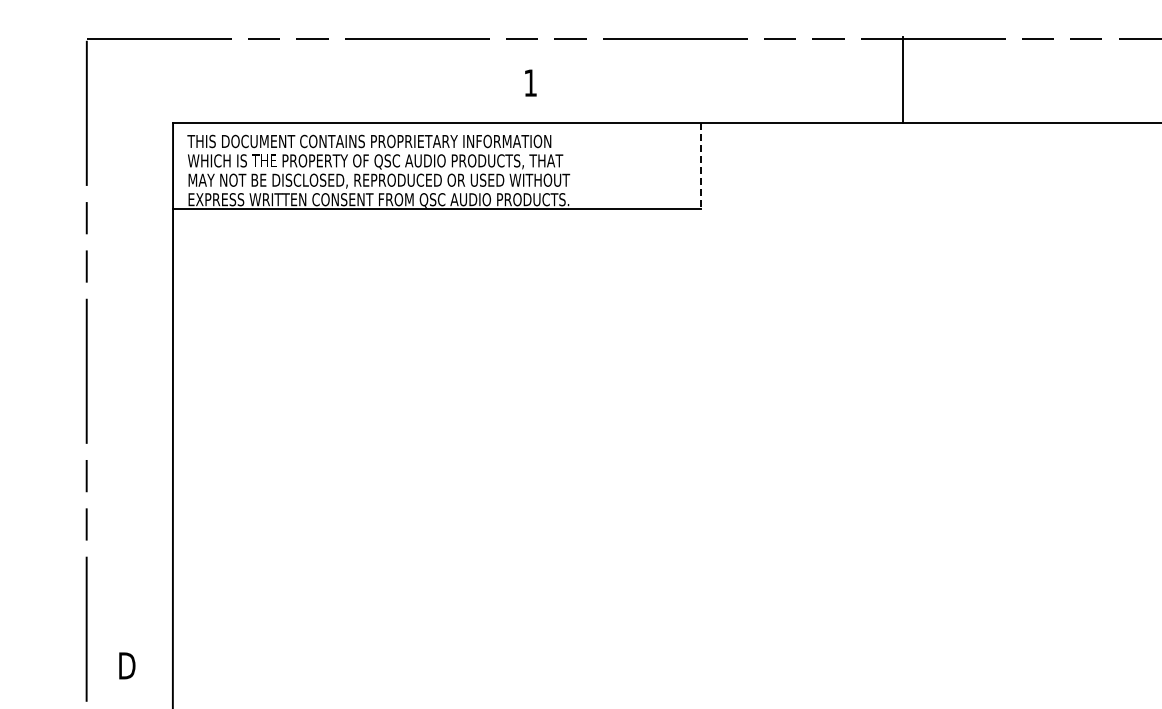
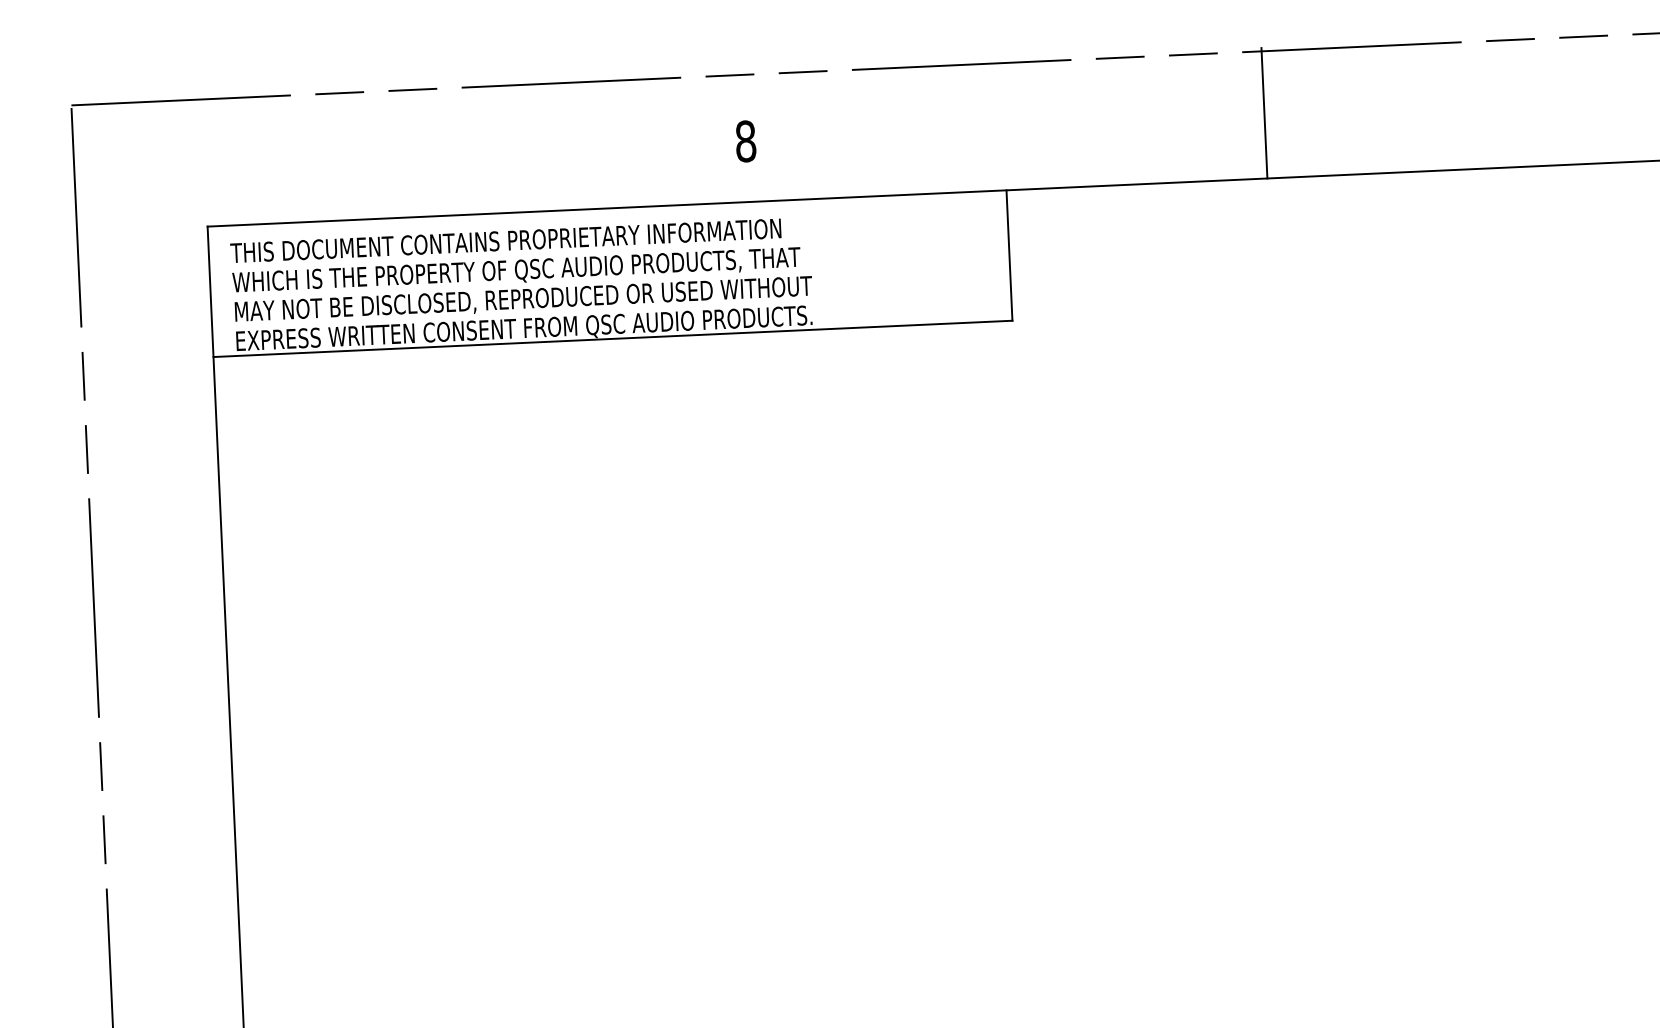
line: (903, 79) -> (1264, 112), moved
text: (530, 82) -> (745, 140), 1 -> 8
line: (701, 166) -> (1010, 255), dashed -> solid

